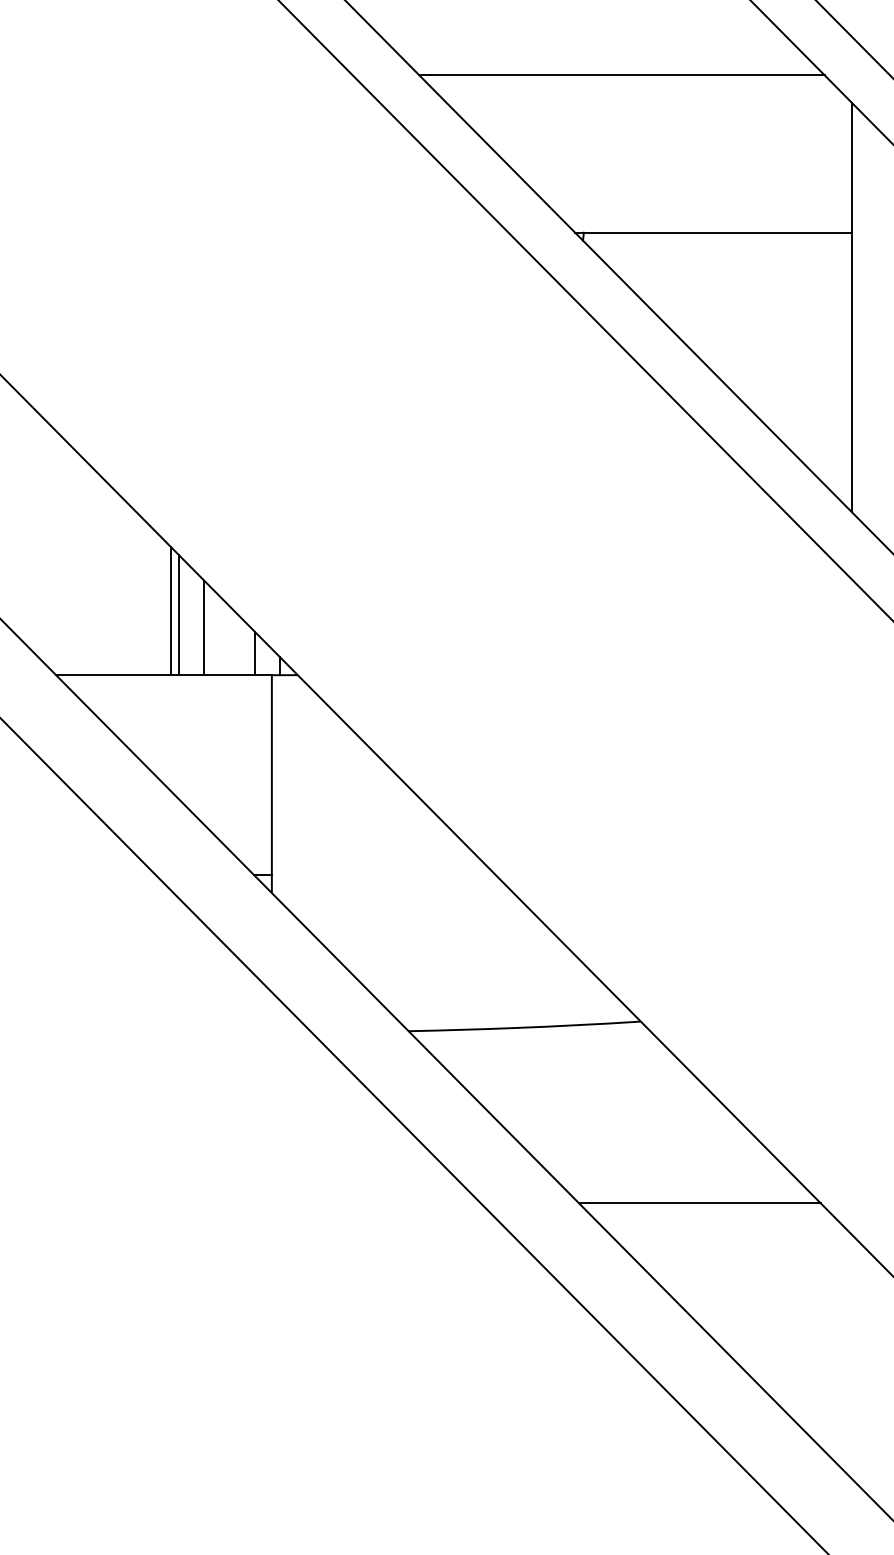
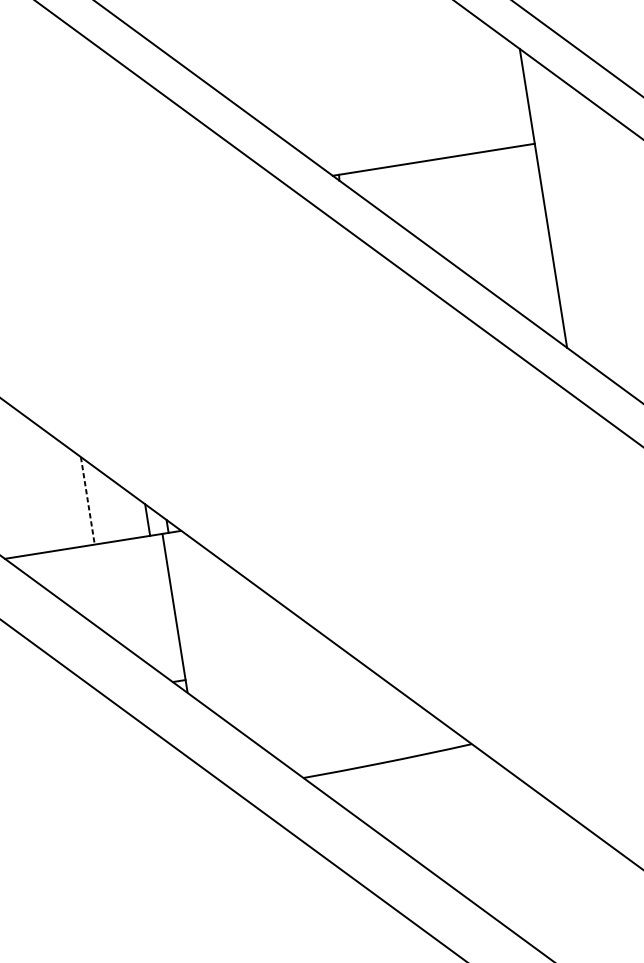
line: (621, 75) -> (348, 55), removed
line: (170, 610) -> (80, 498), removed
line: (179, 615) -> (88, 500), solid -> dashed
line: (204, 627) -> (107, 506), removed
line: (699, 1203) -> (535, 870), removed

